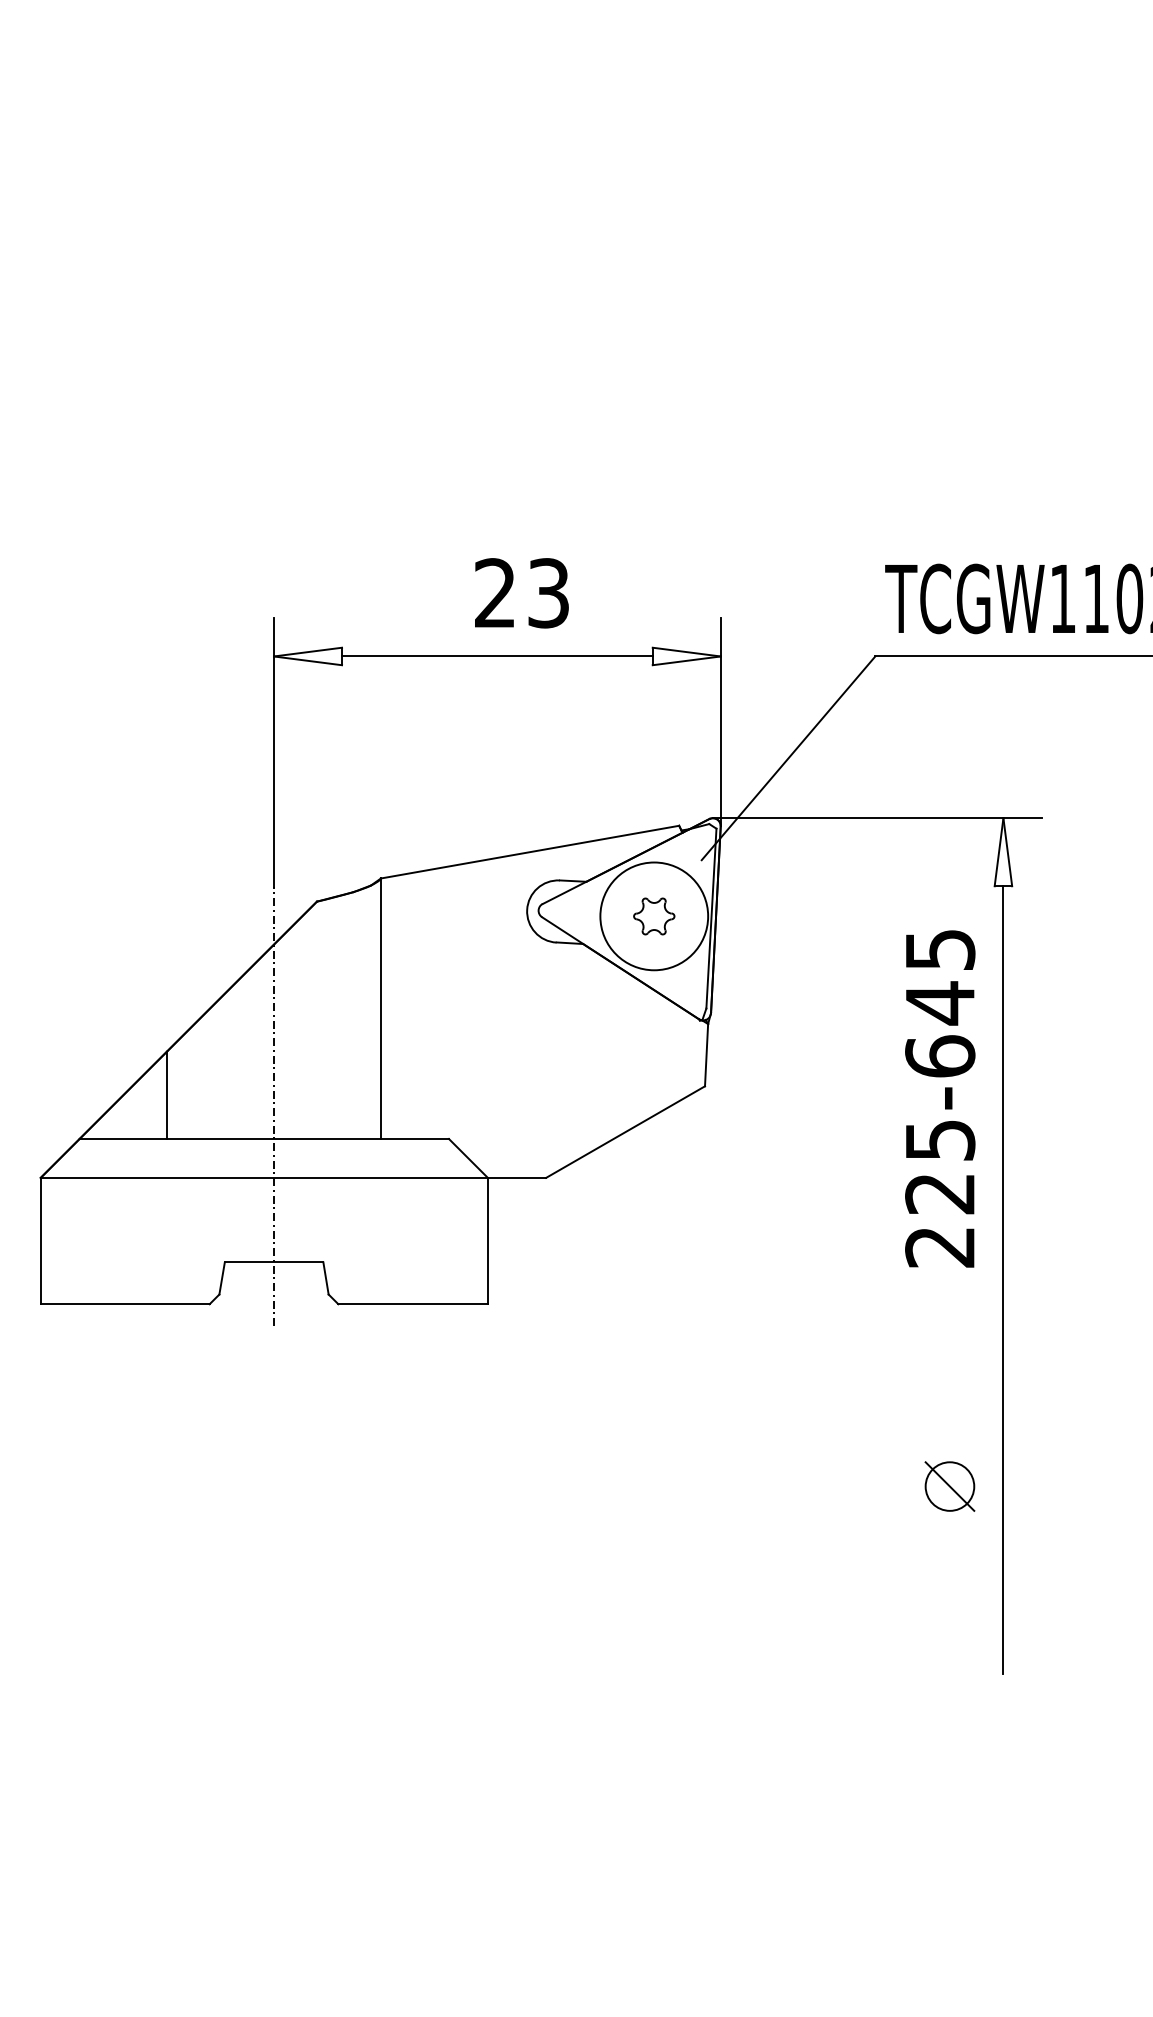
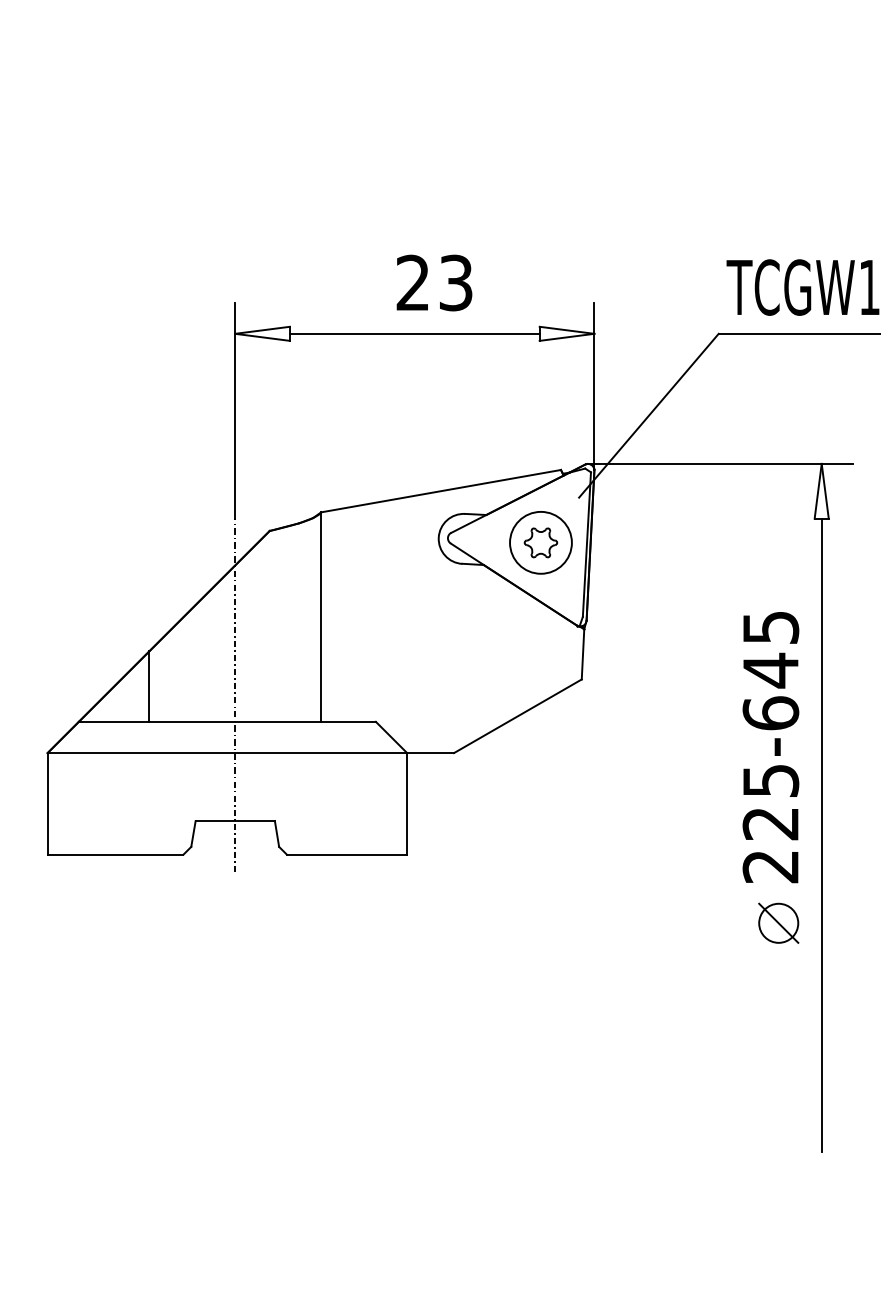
circle: (653, 915) -> (540, 542), size x0.71
text: (940, 1098) -> (771, 747), moved
part: (949, 1486) -> (778, 923), moved

